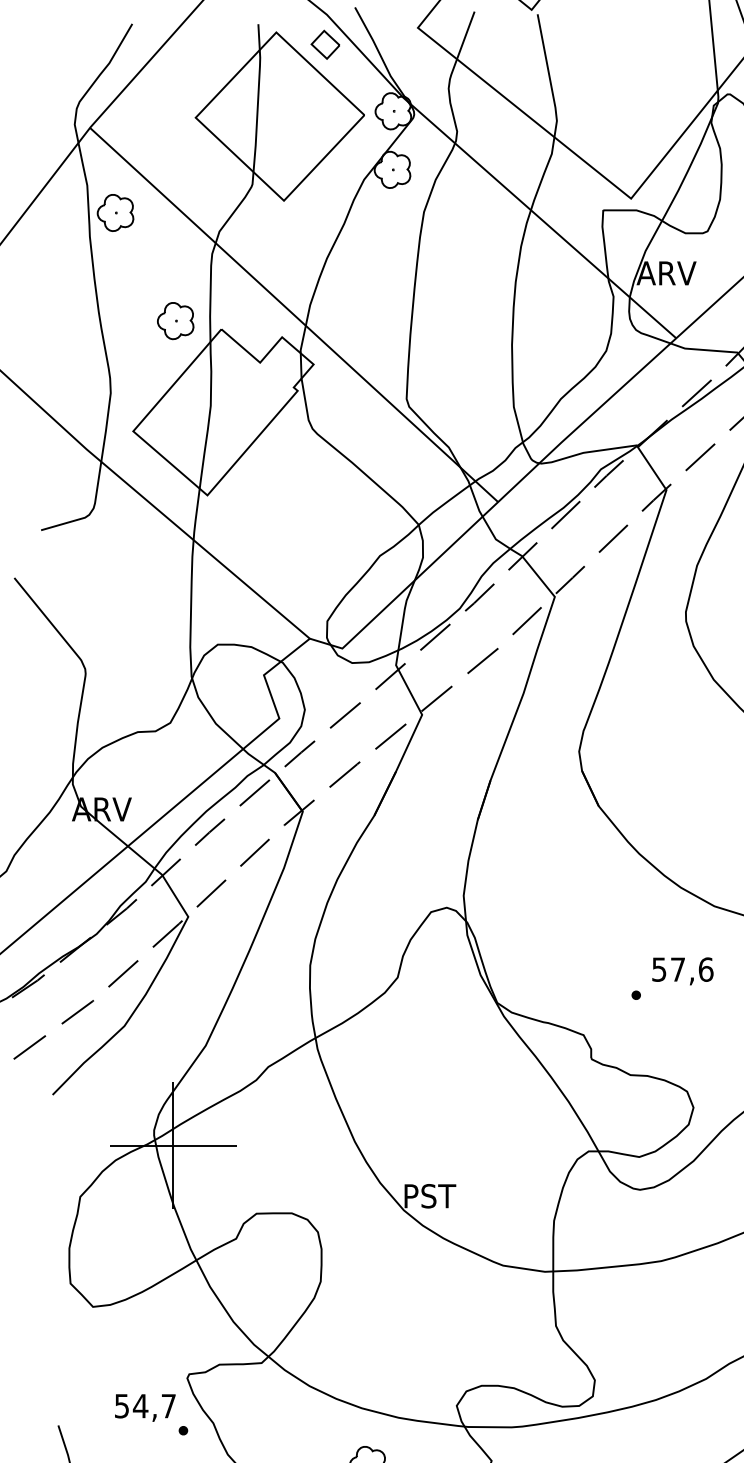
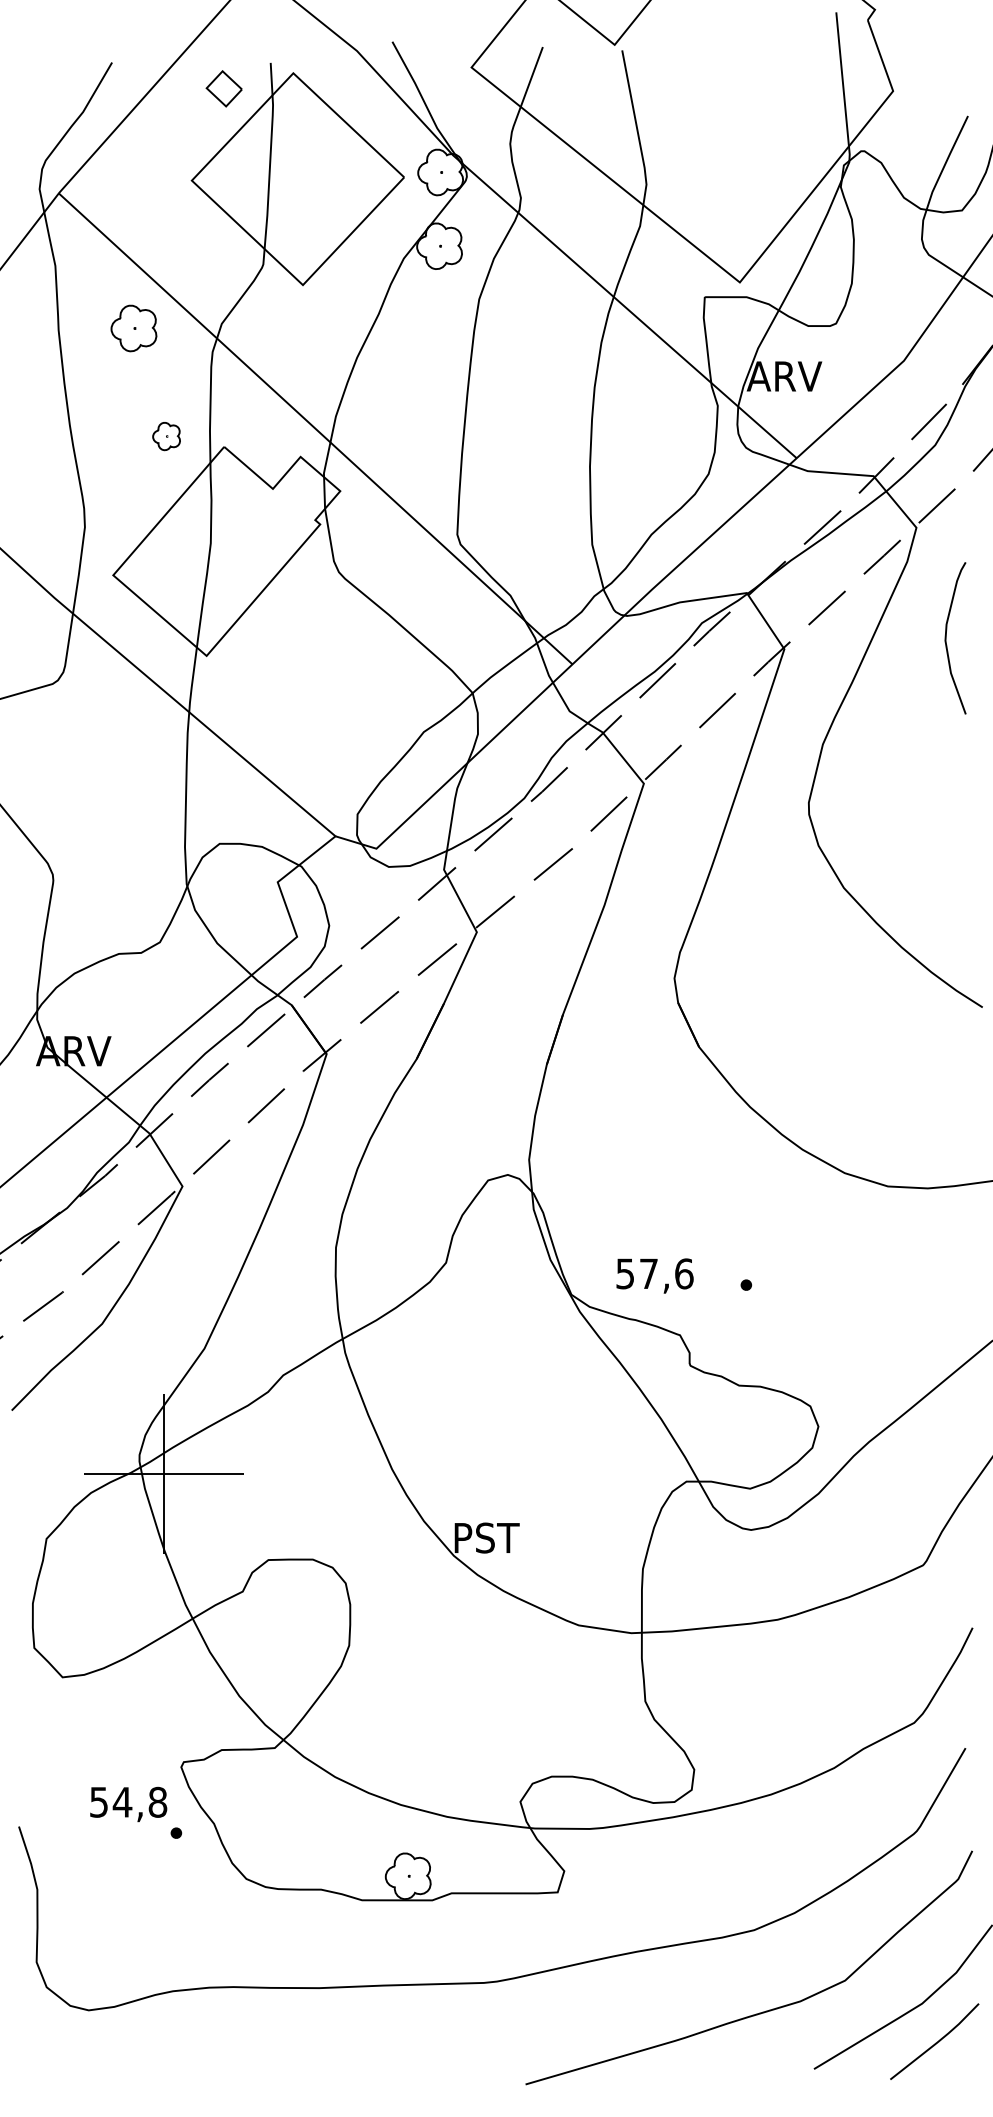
part: (324, 44) -> (223, 88), moved
part: (115, 212) -> (133, 328), moved
part: (175, 321) -> (166, 436), size x0.6
text: (682, 970) -> (654, 1275), moved
text: (168, 1405) -> (157, 1801), 54,7 -> 54,8

